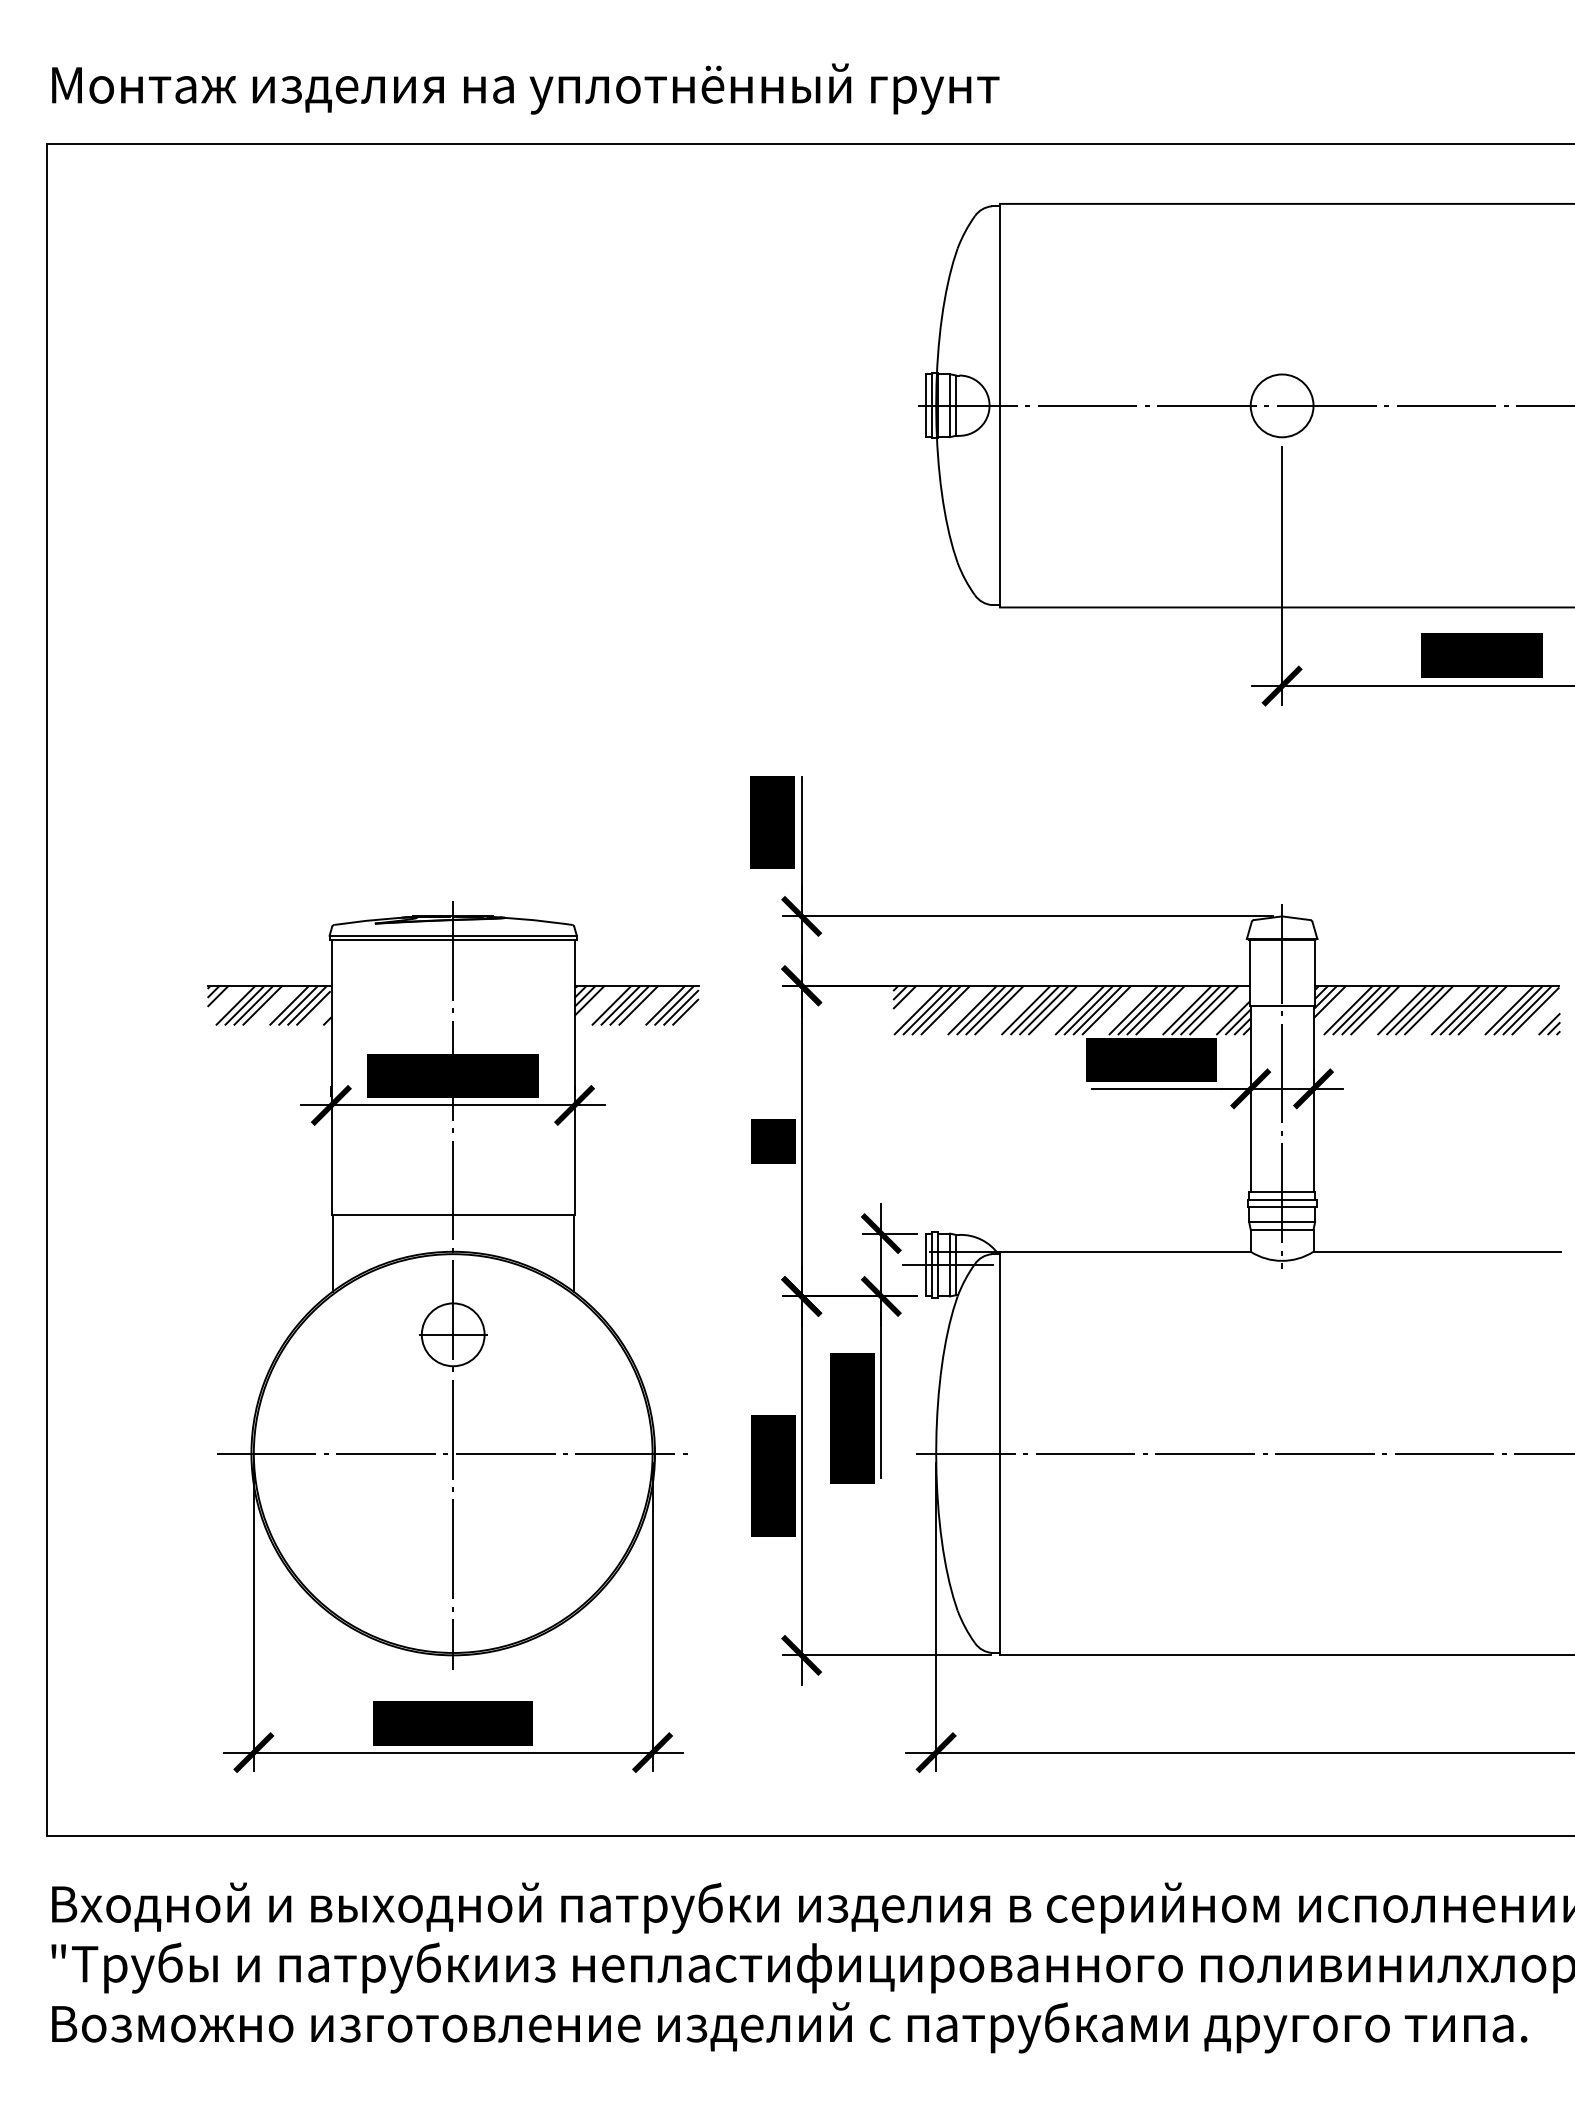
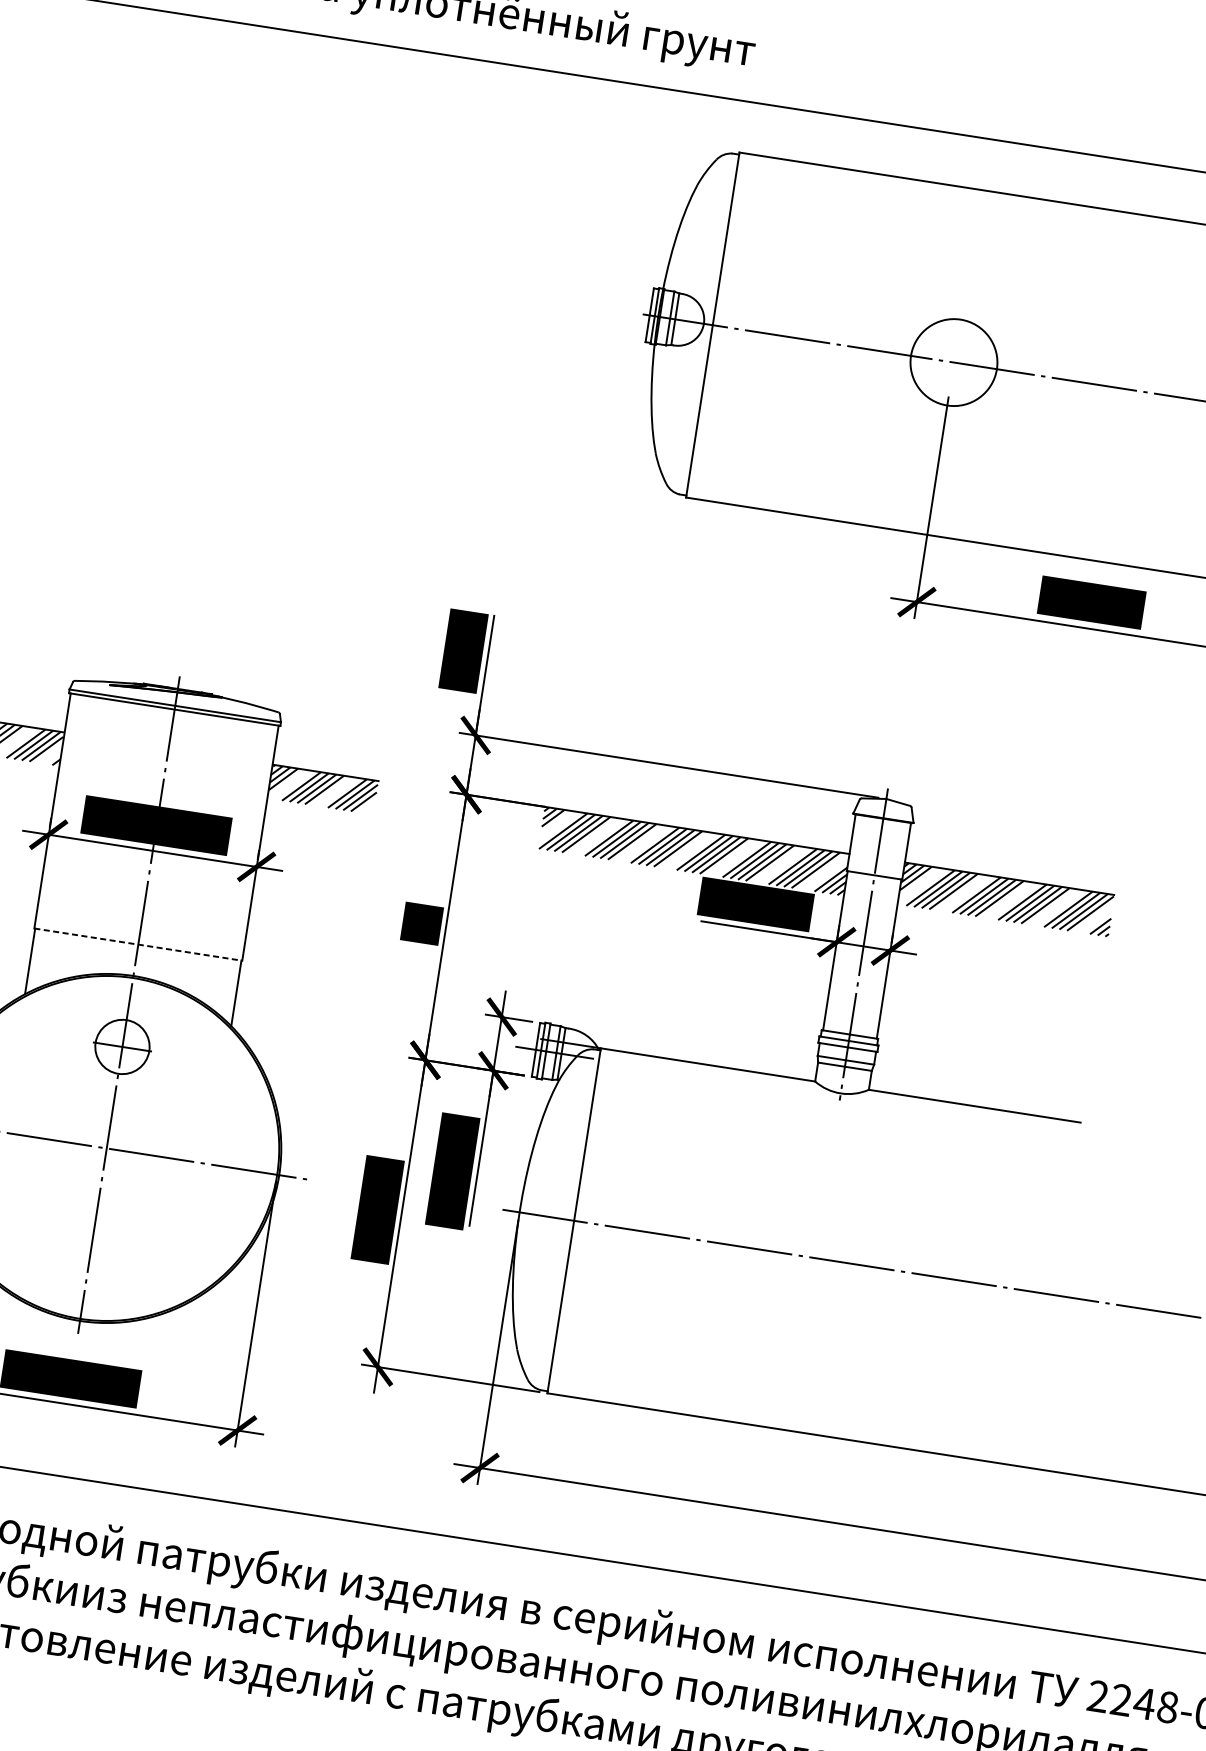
circle: (1281, 405) -> (953, 362), size x1.6
line: (453, 1215) -> (138, 944), solid -> dashed

